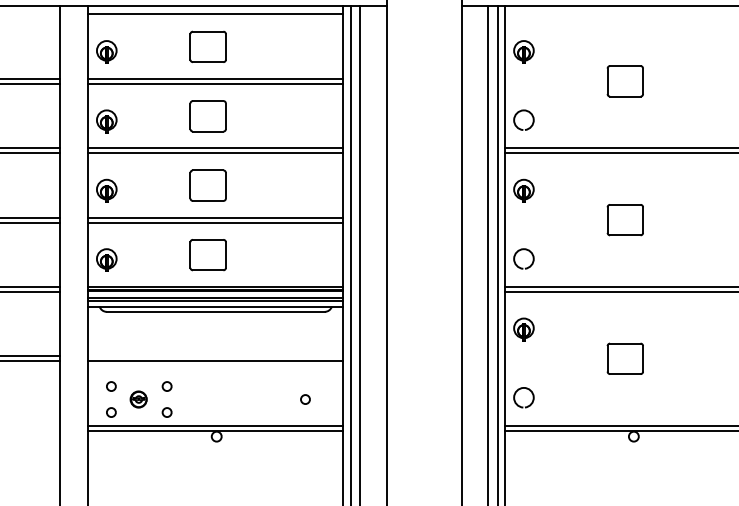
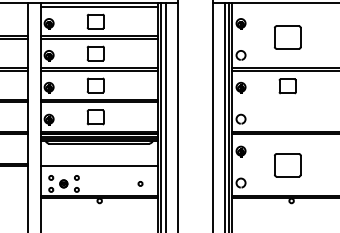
part: (624, 81) -> (287, 37), size x1.6
part: (624, 220) -> (287, 86), moved
part: (624, 357) -> (287, 164), size x1.6

